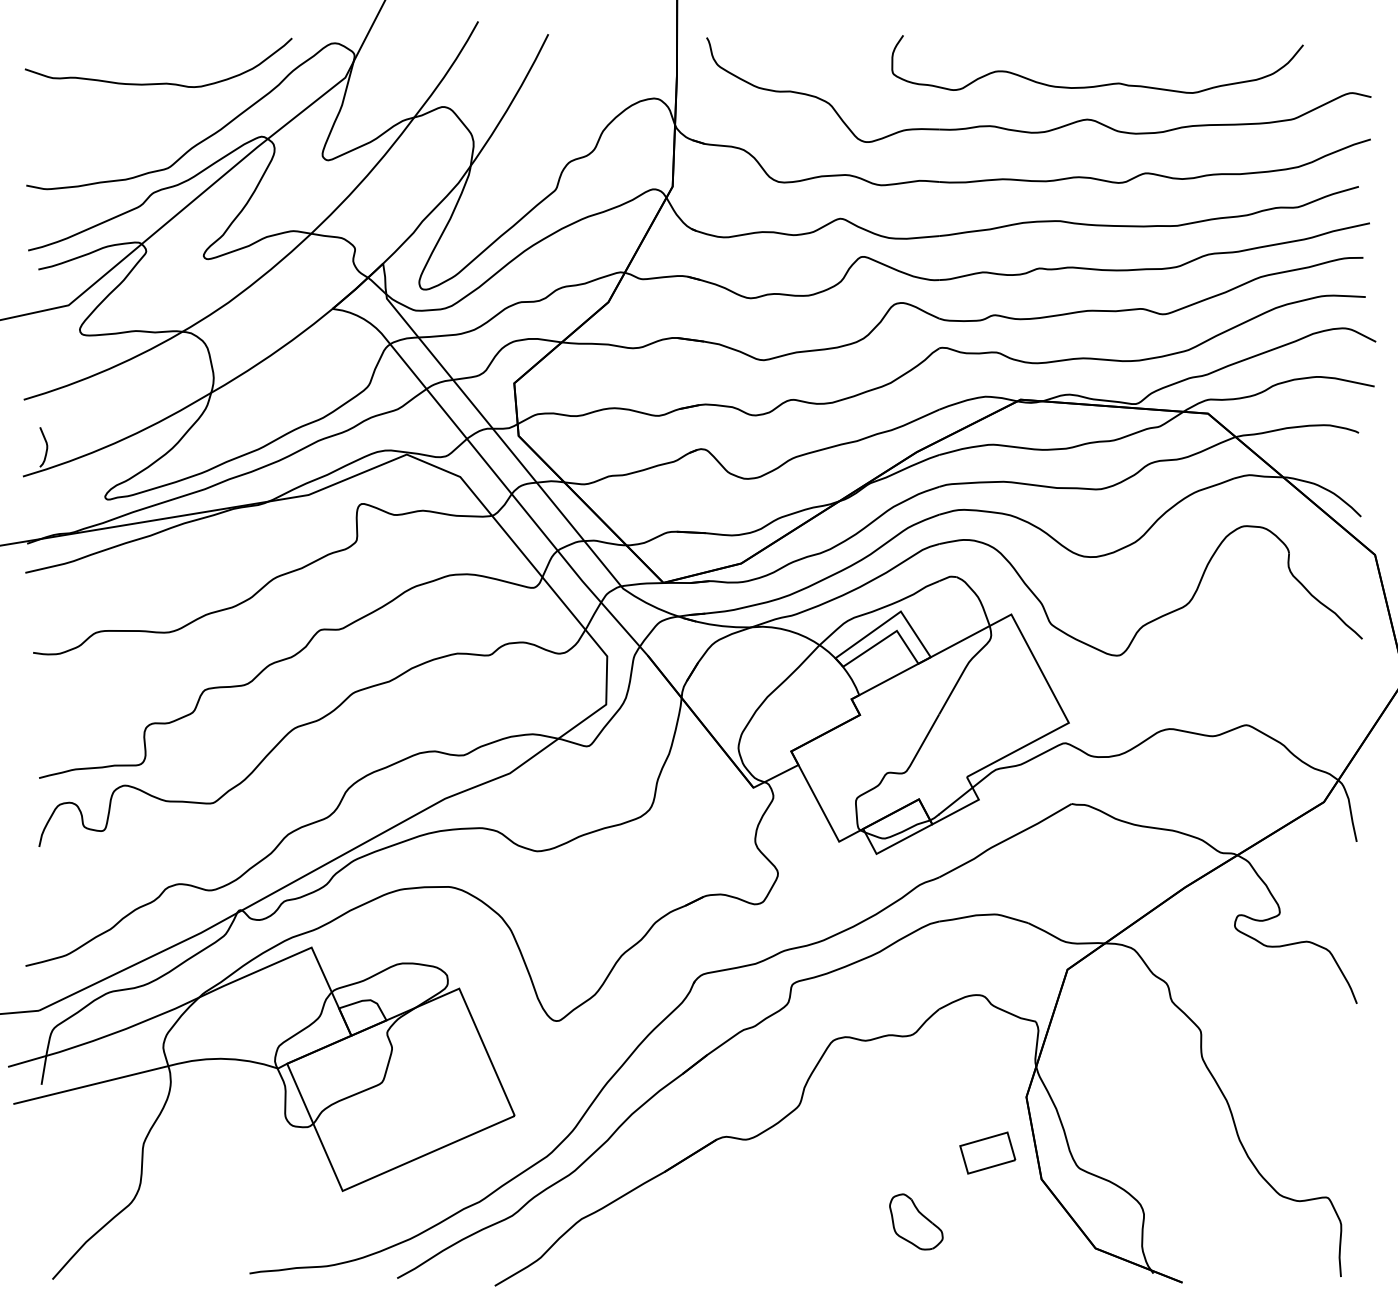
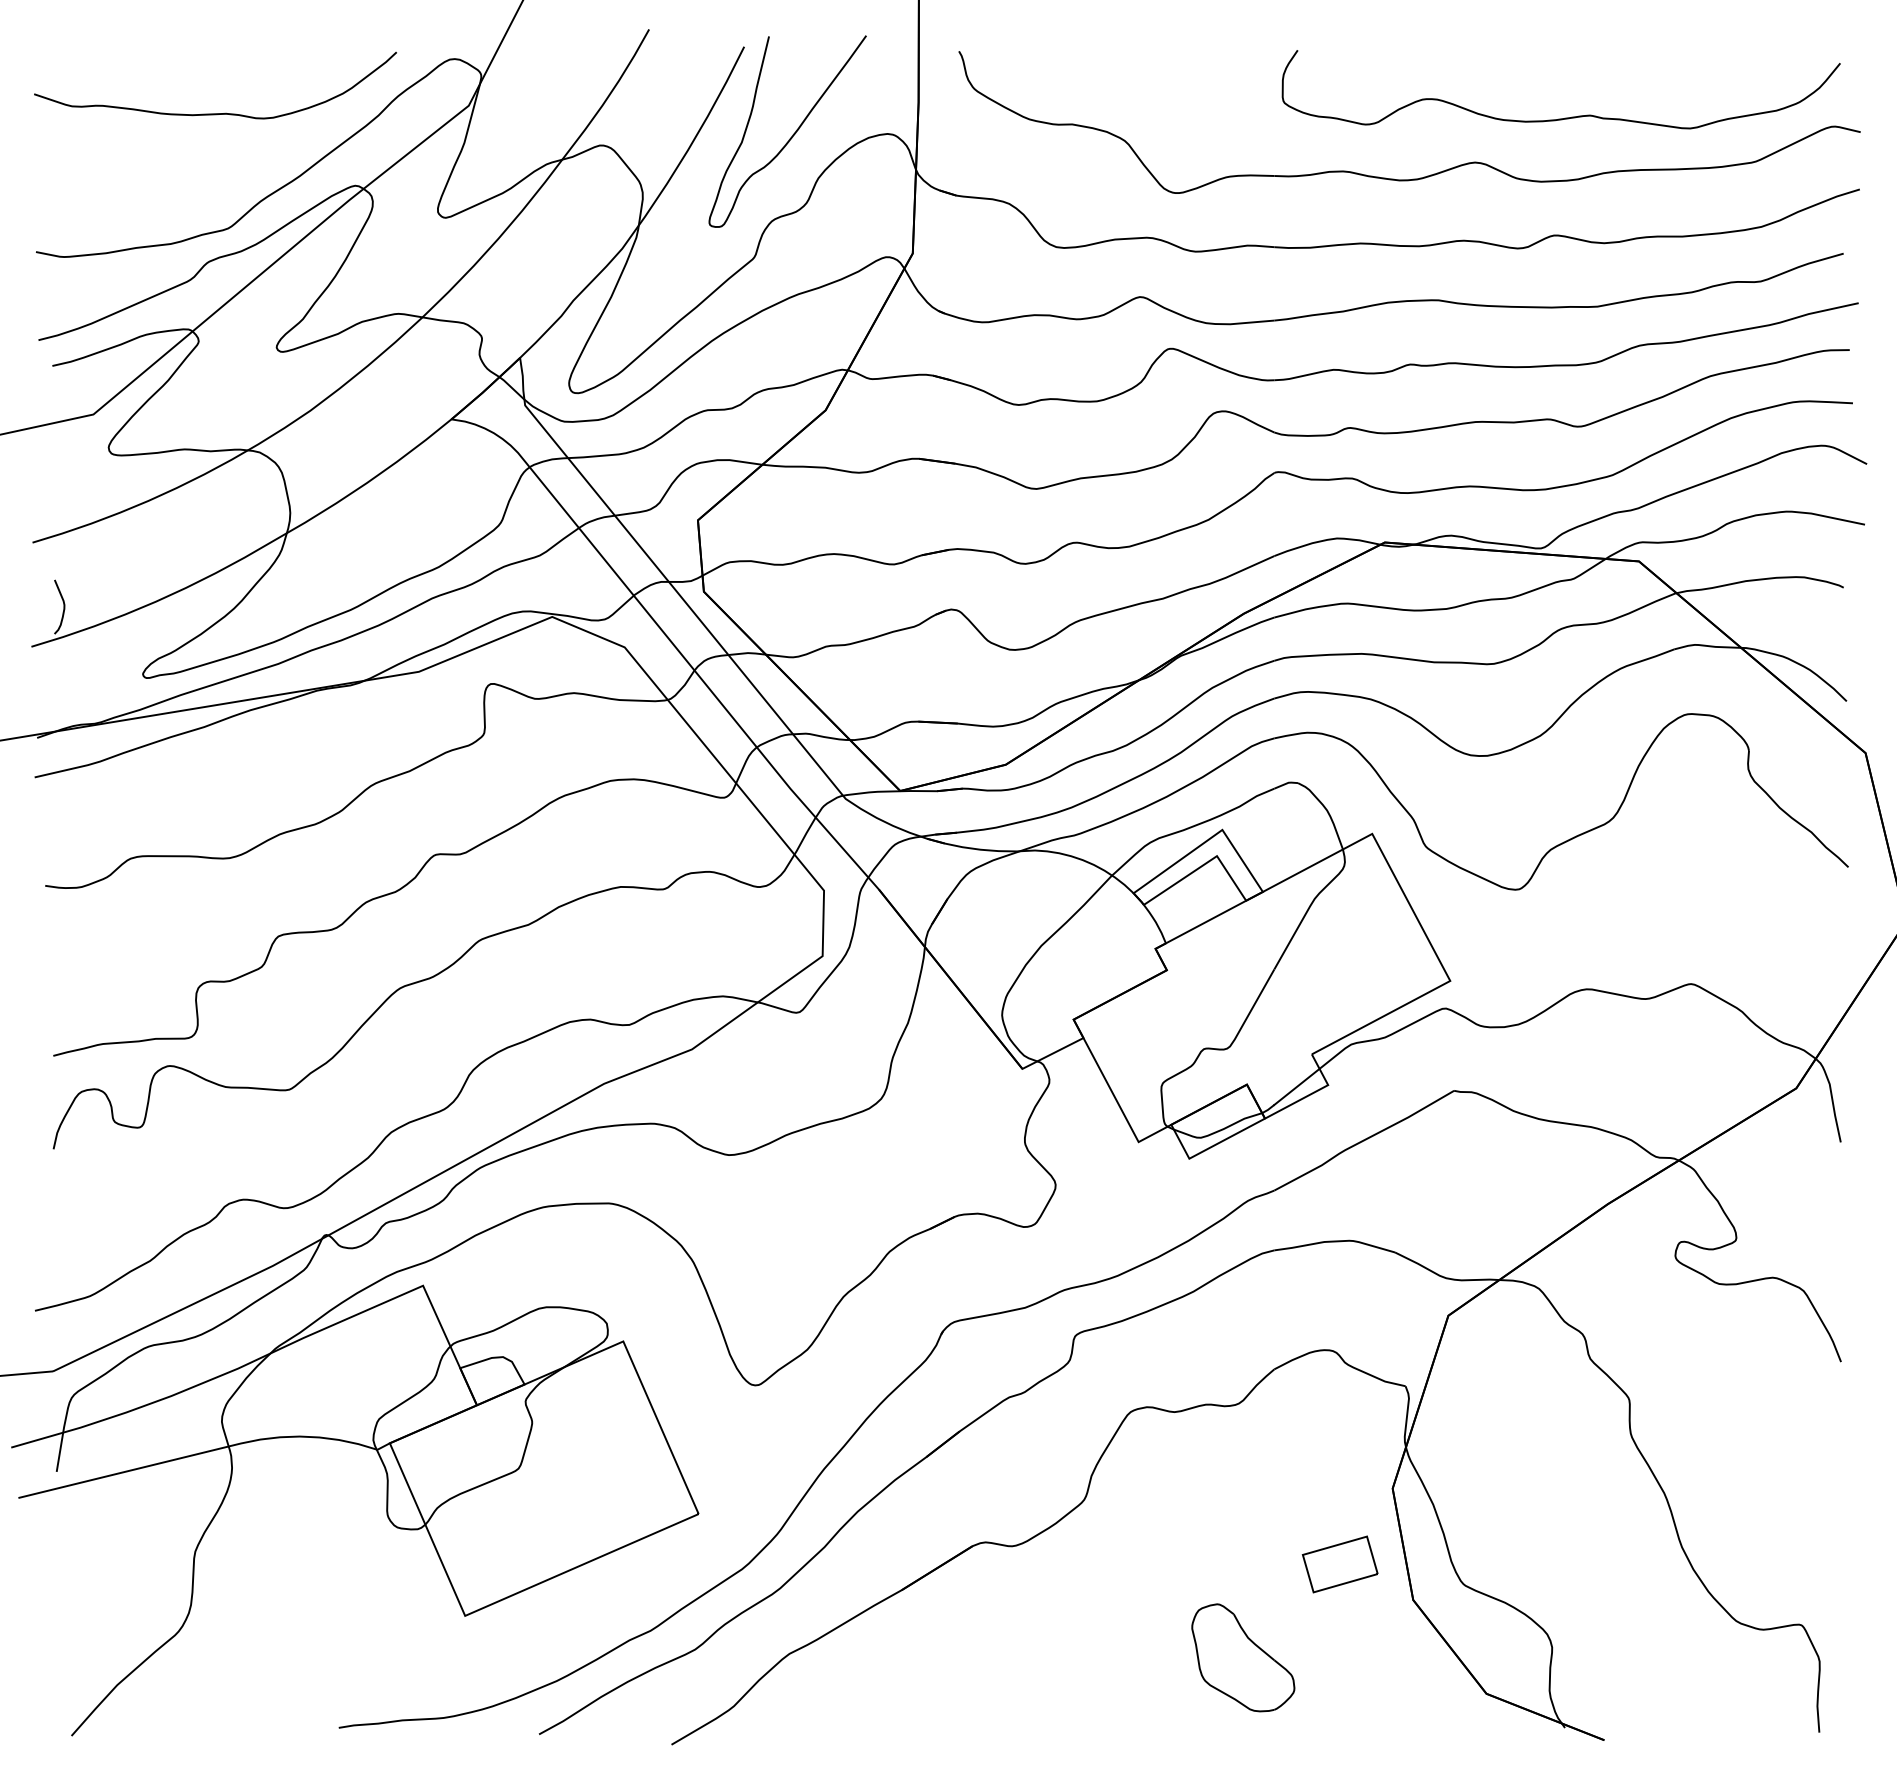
curve: (1100, 84) -> (1565, 117), moved
curve: (583, 98) -> (792, 134), added
part: (916, 1221) -> (1243, 1657), size x1.43

